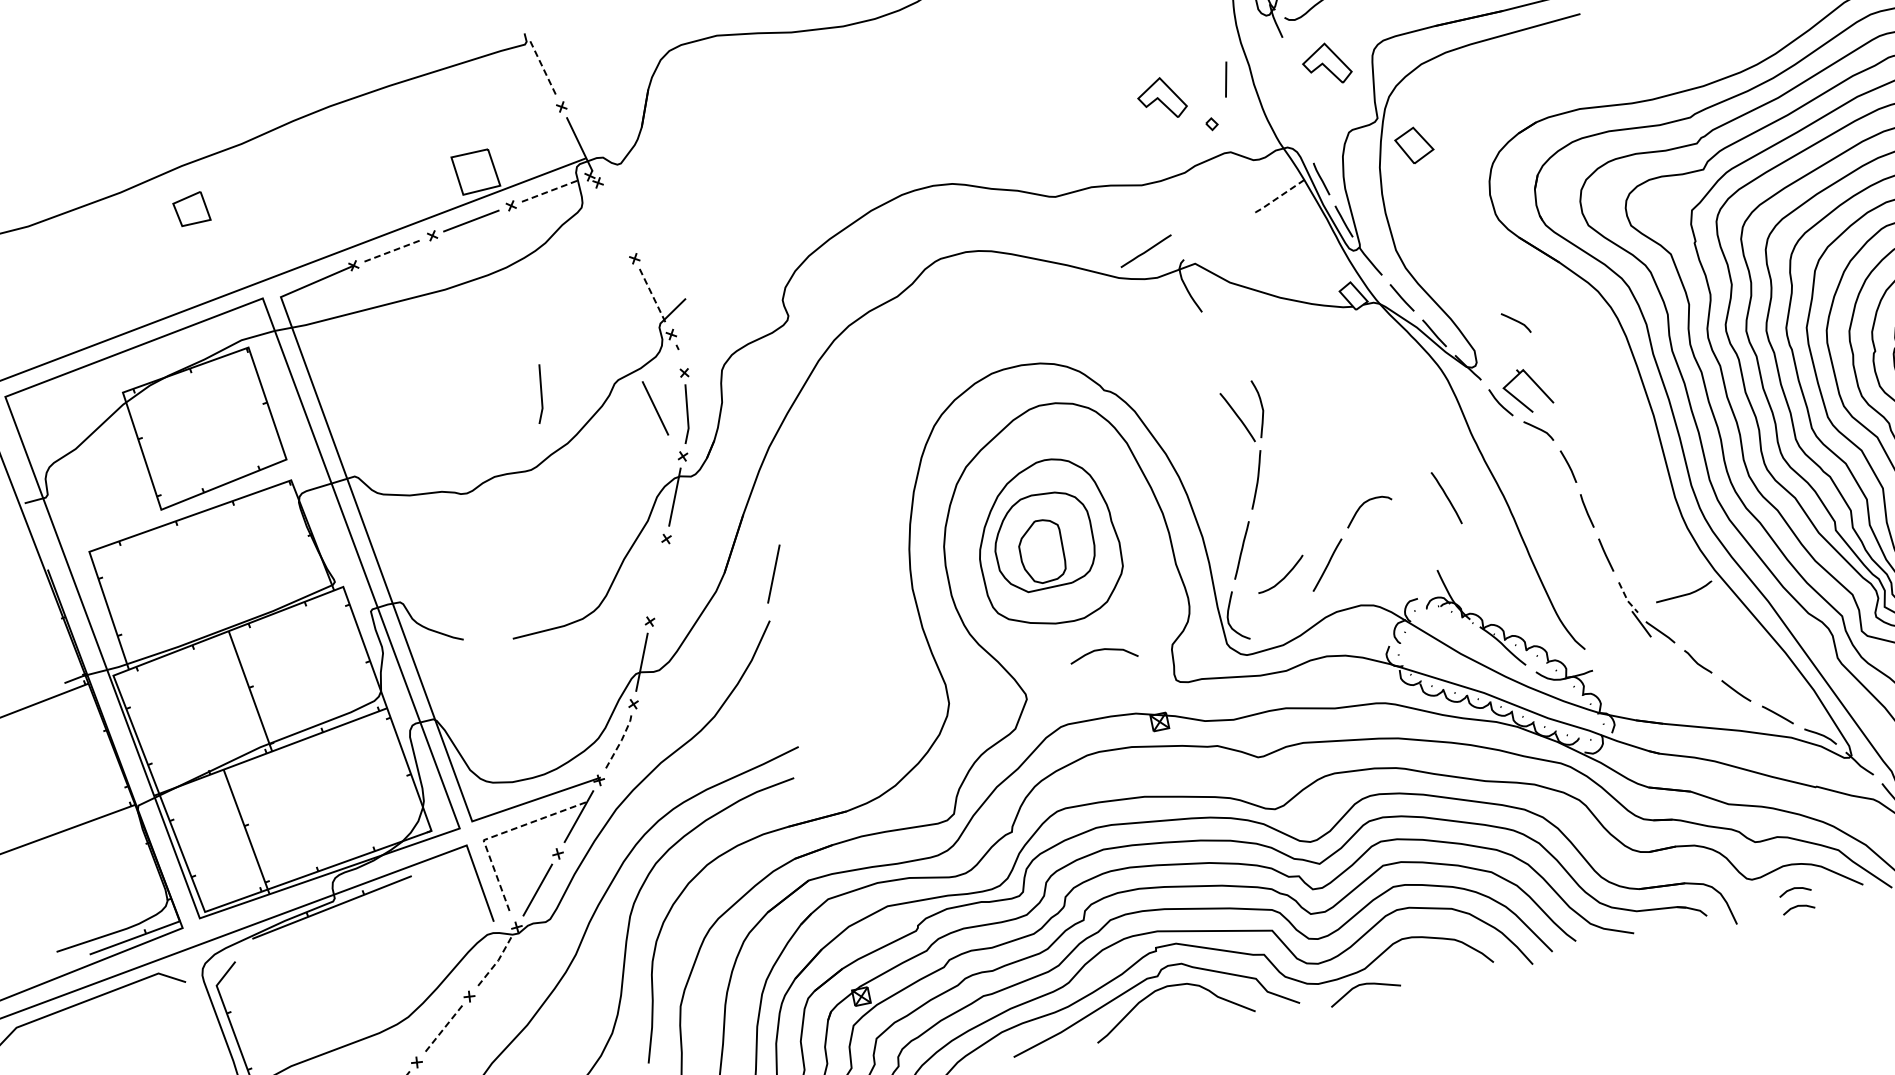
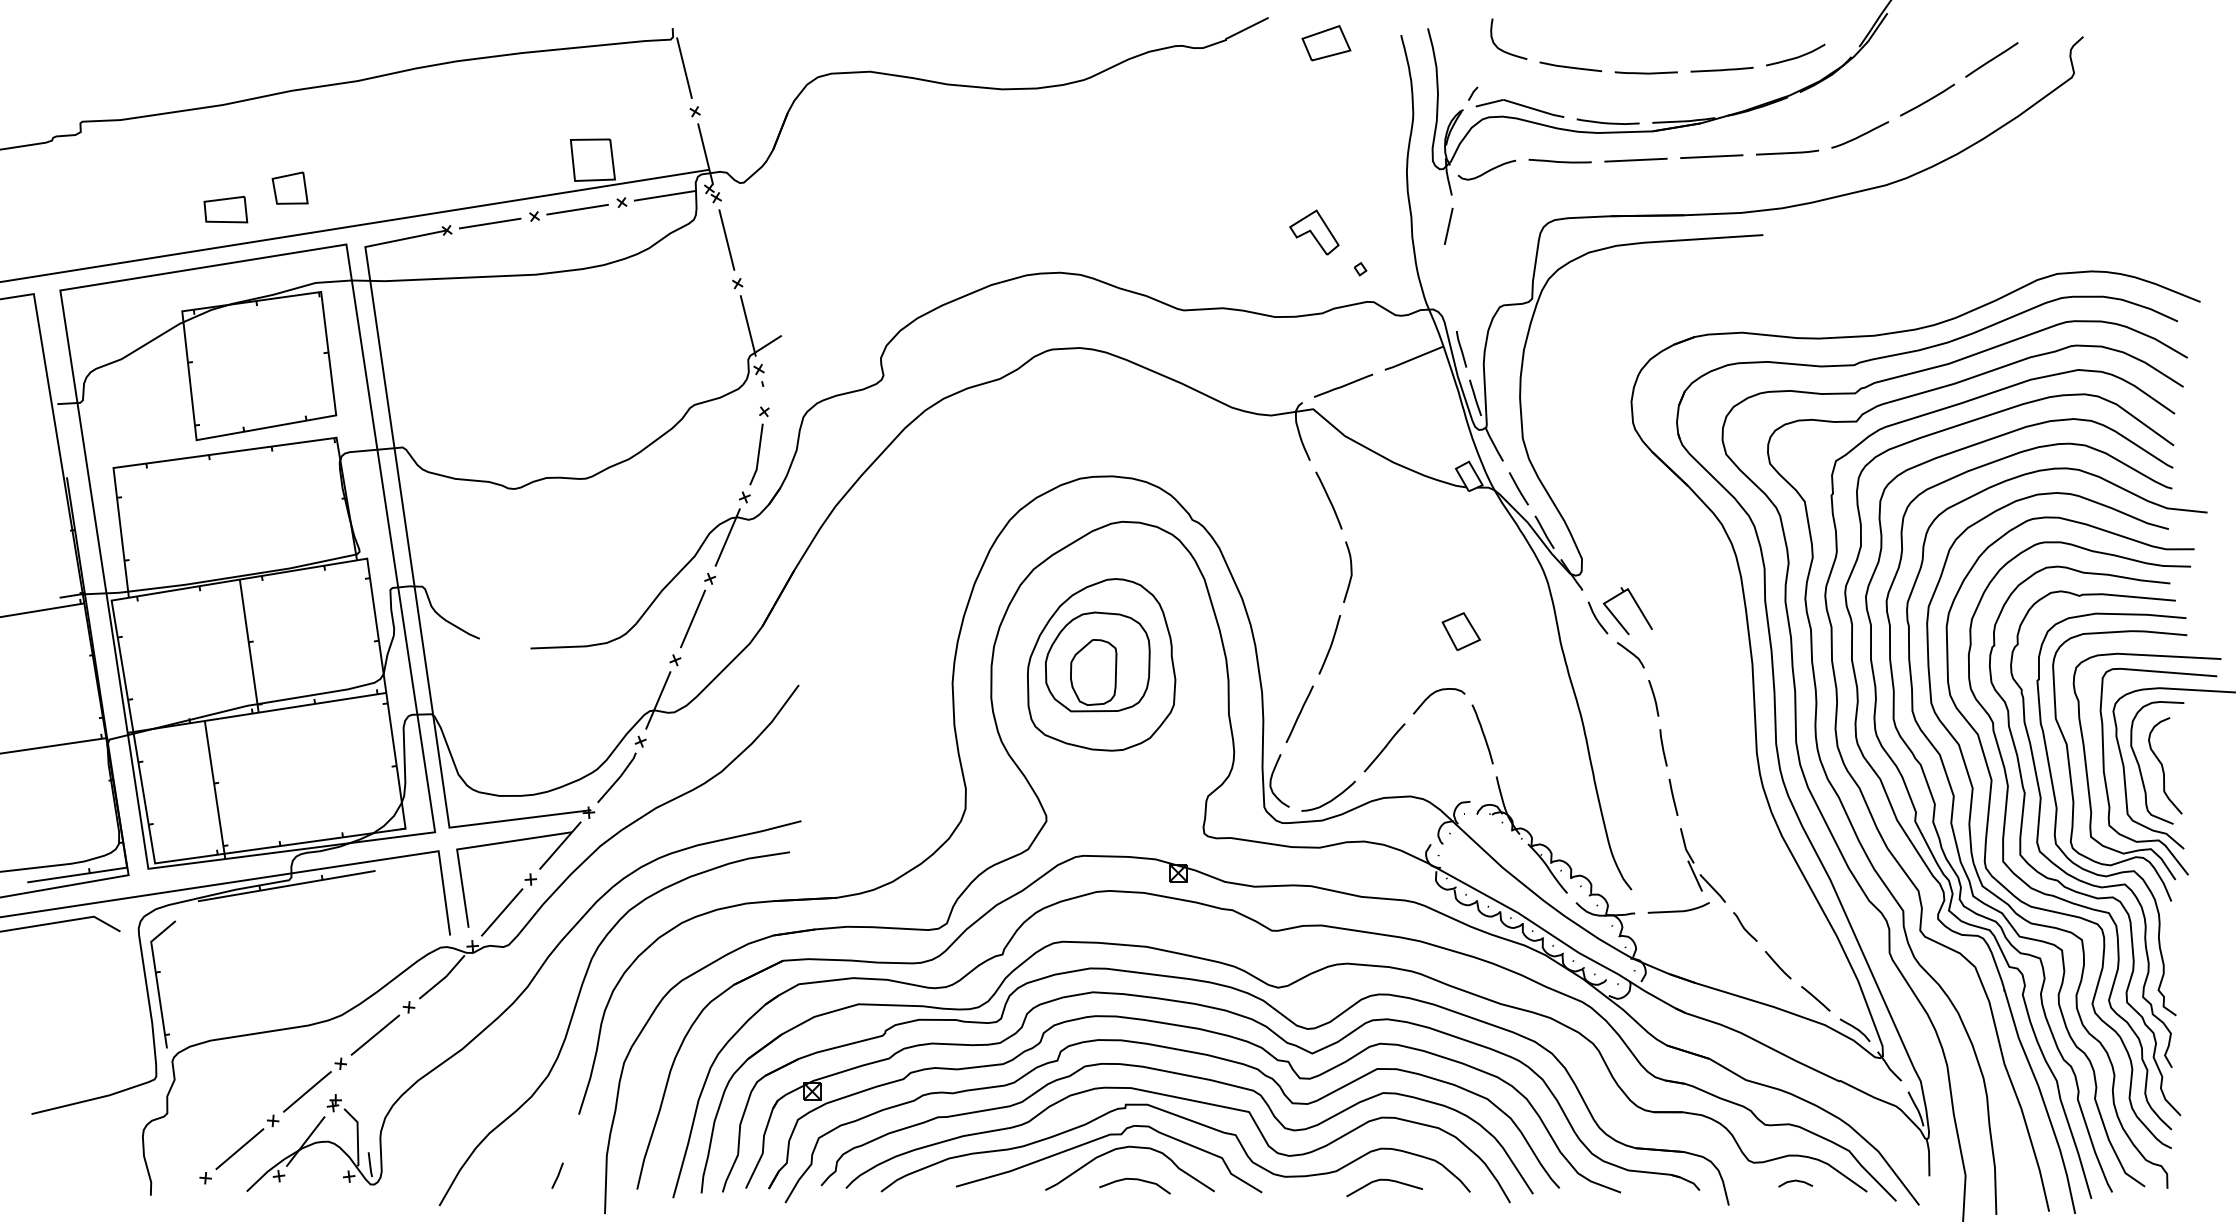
part: (1326, 64) -> (1491, 232), removed
line: (543, 68) -> (684, 68), dashed -> solid
line: (1225, 78) -> (1448, 225), moved
part: (1414, 145) -> (1461, 631), moved
line: (551, 190) -> (666, 195), dashed -> solid
line: (1278, 197) -> (1413, 358), dashed -> solid
part: (190, 208) -> (289, 187), moved
line: (392, 250) -> (490, 223), dashed -> solid
line: (1146, 250) -> (1343, 385), moved
part: (143, 289) -> (225, 209), added
line: (653, 296) -> (748, 326), dashed -> solid
curve: (1516, 322) -> (1631, 538), removed
line: (540, 394) -> (611, 402), removed
line: (655, 407) -> (726, 239), moved
line: (1237, 417) -> (1328, 500), moved
curve: (1446, 498) -> (1482, 734), moved
line: (774, 573) -> (693, 618), moved
curve: (1284, 575) -> (1332, 798), moved
curve: (1684, 594) -> (1678, 910), moved
line: (1627, 599) -> (1685, 847), dashed -> solid
curve: (1102, 650) -> (1134, 1180), moved
line: (620, 742) -> (618, 778), dashed -> solid
line: (499, 834) -> (474, 846), dashed -> solid
line: (1798, 906) -> (1795, 1200), removed
line: (496, 963) -> (443, 978), dashed -> solid
curve: (1363, 984) -> (1384, 1180), moved
line: (443, 1029) -> (375, 1035), dashed -> solid

